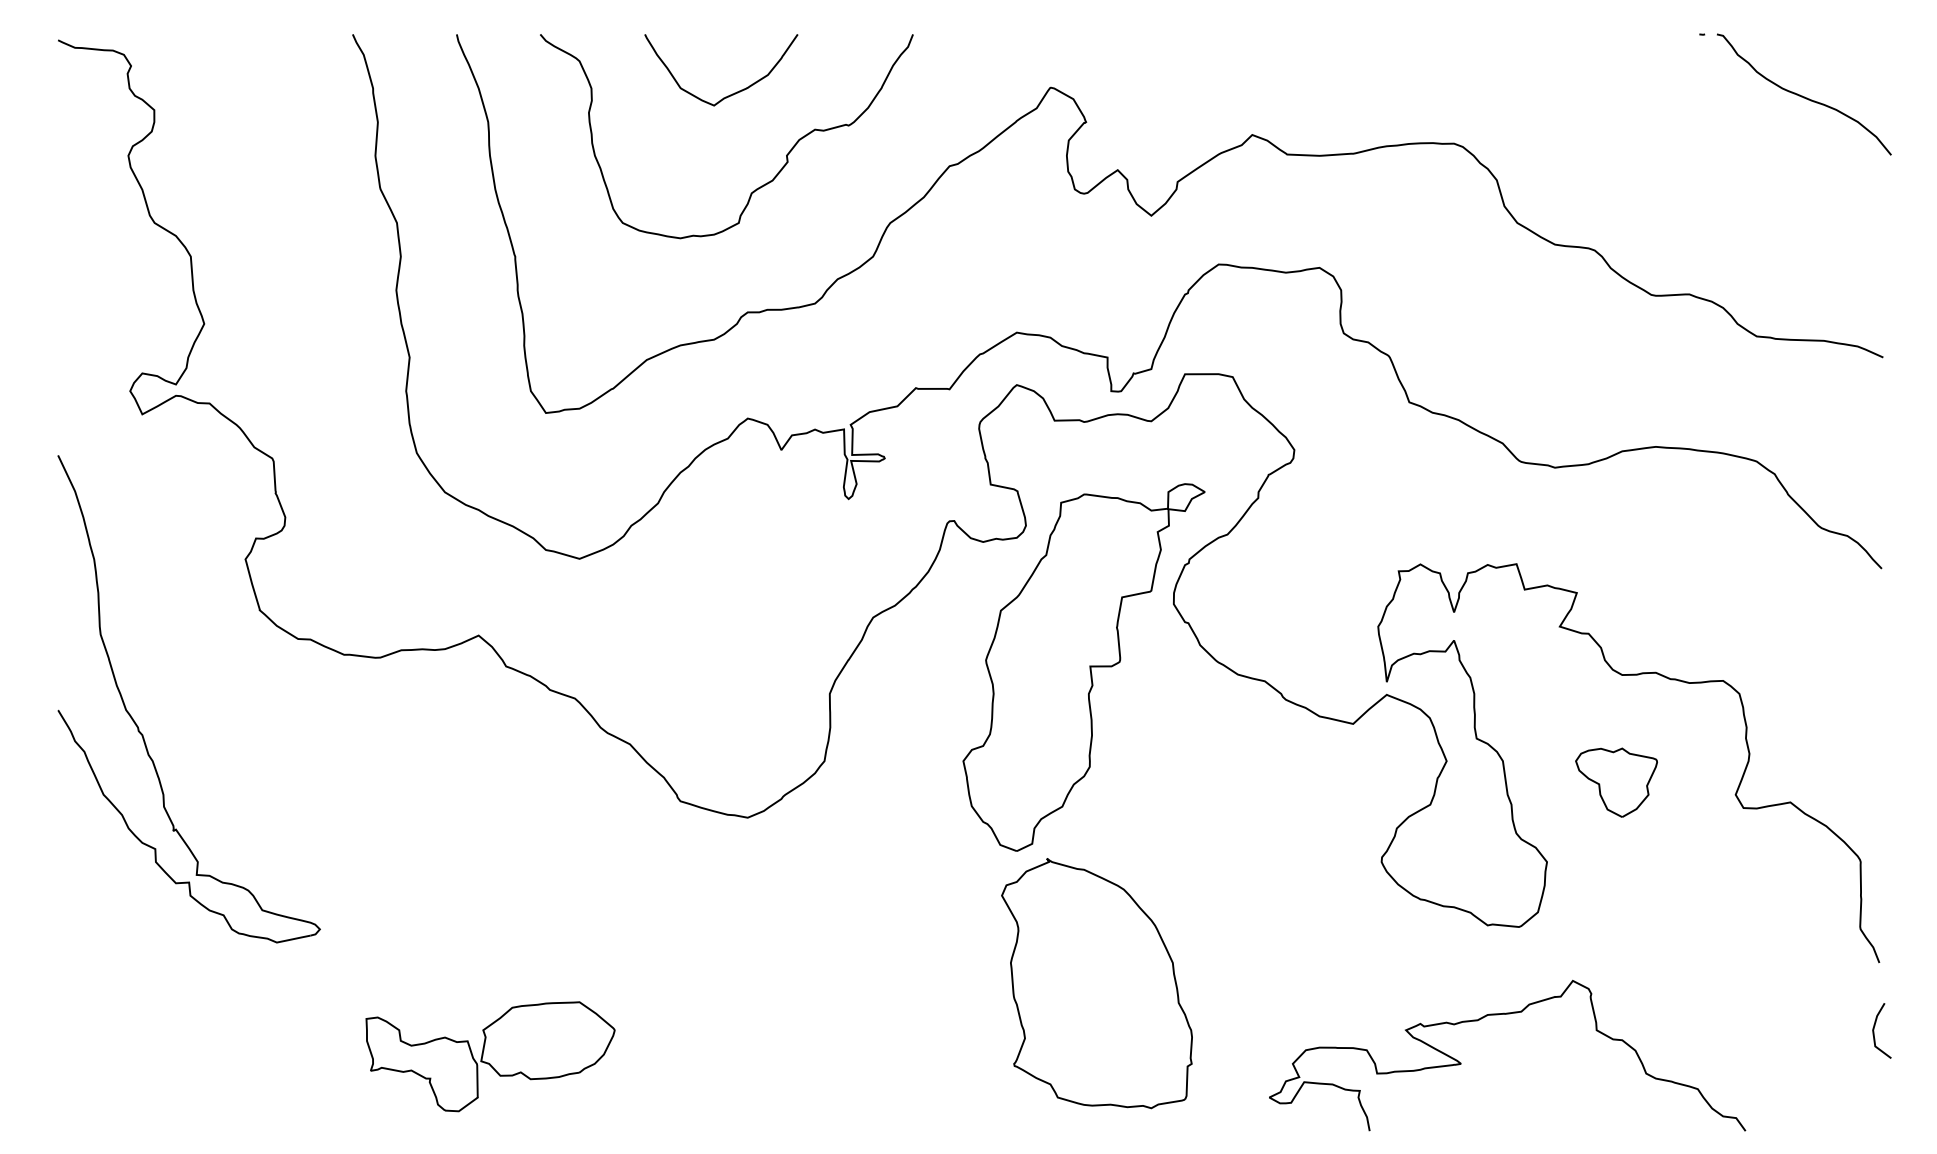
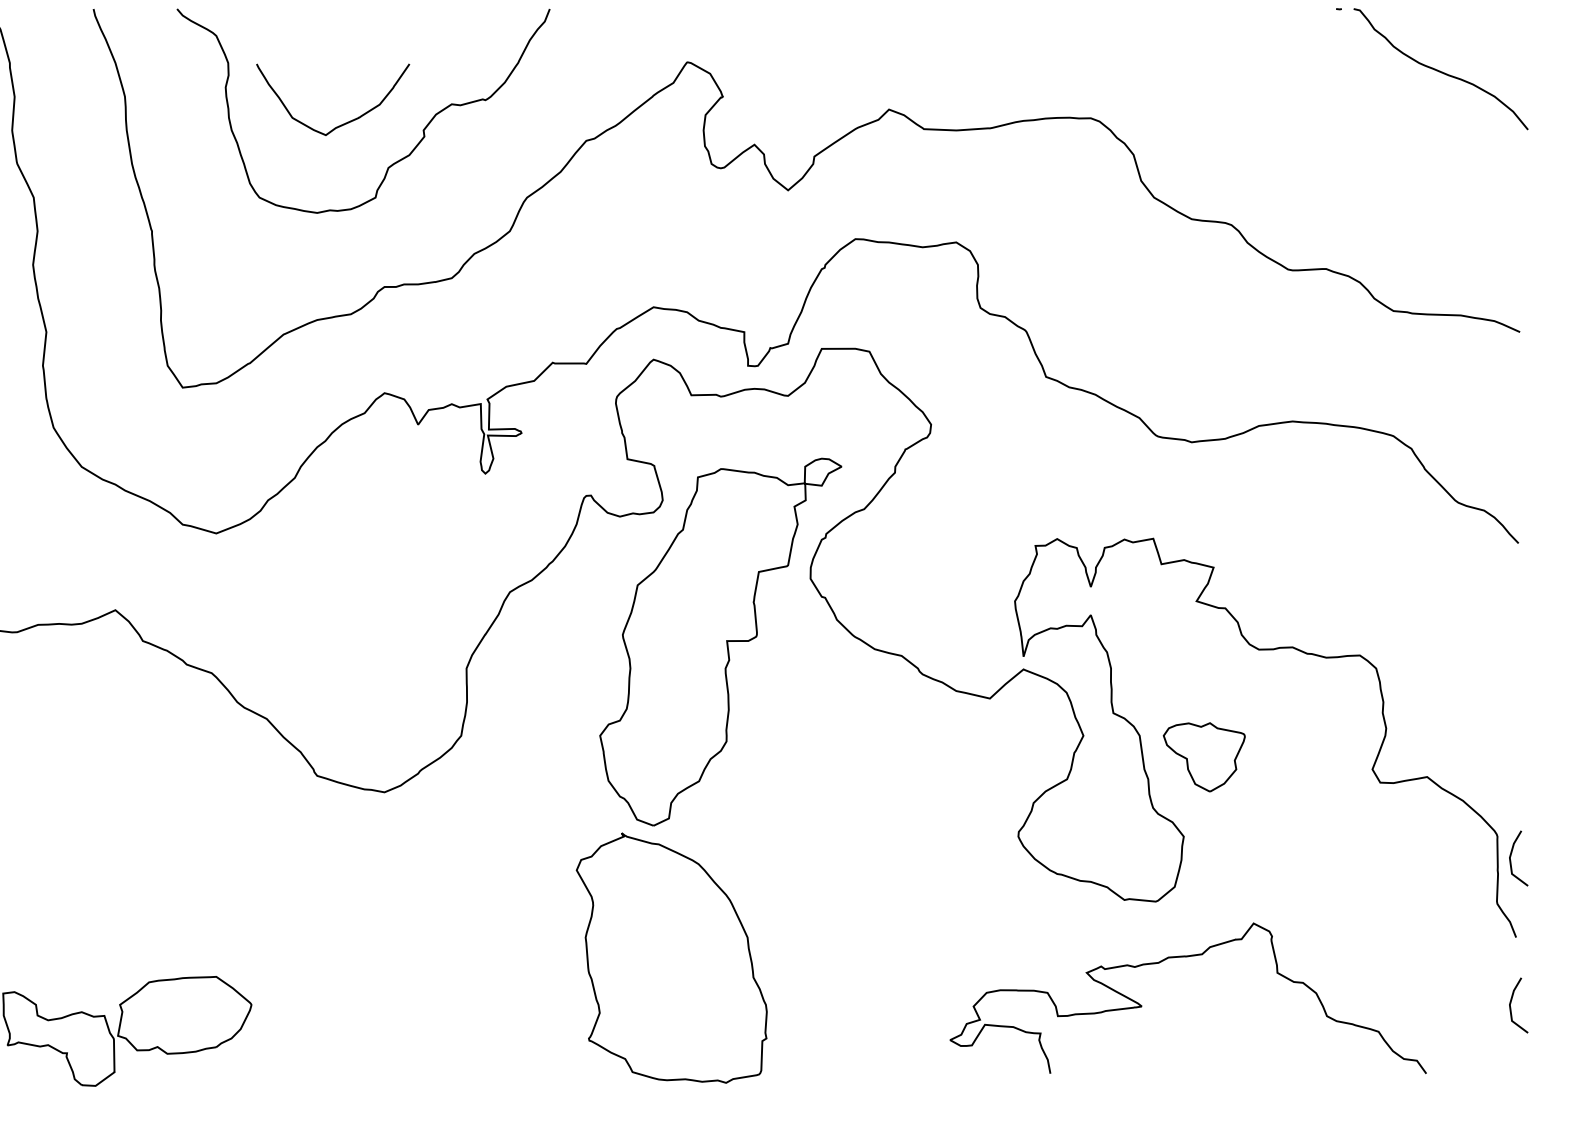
curve: (732, 93) -> (344, 123), moved
part: (1616, 782) -> (1204, 757), moved
line: (1874, 883) -> (1511, 858), added
part: (1096, 983) -> (671, 958), moved
curve: (1507, 1014) -> (1188, 957), moved

